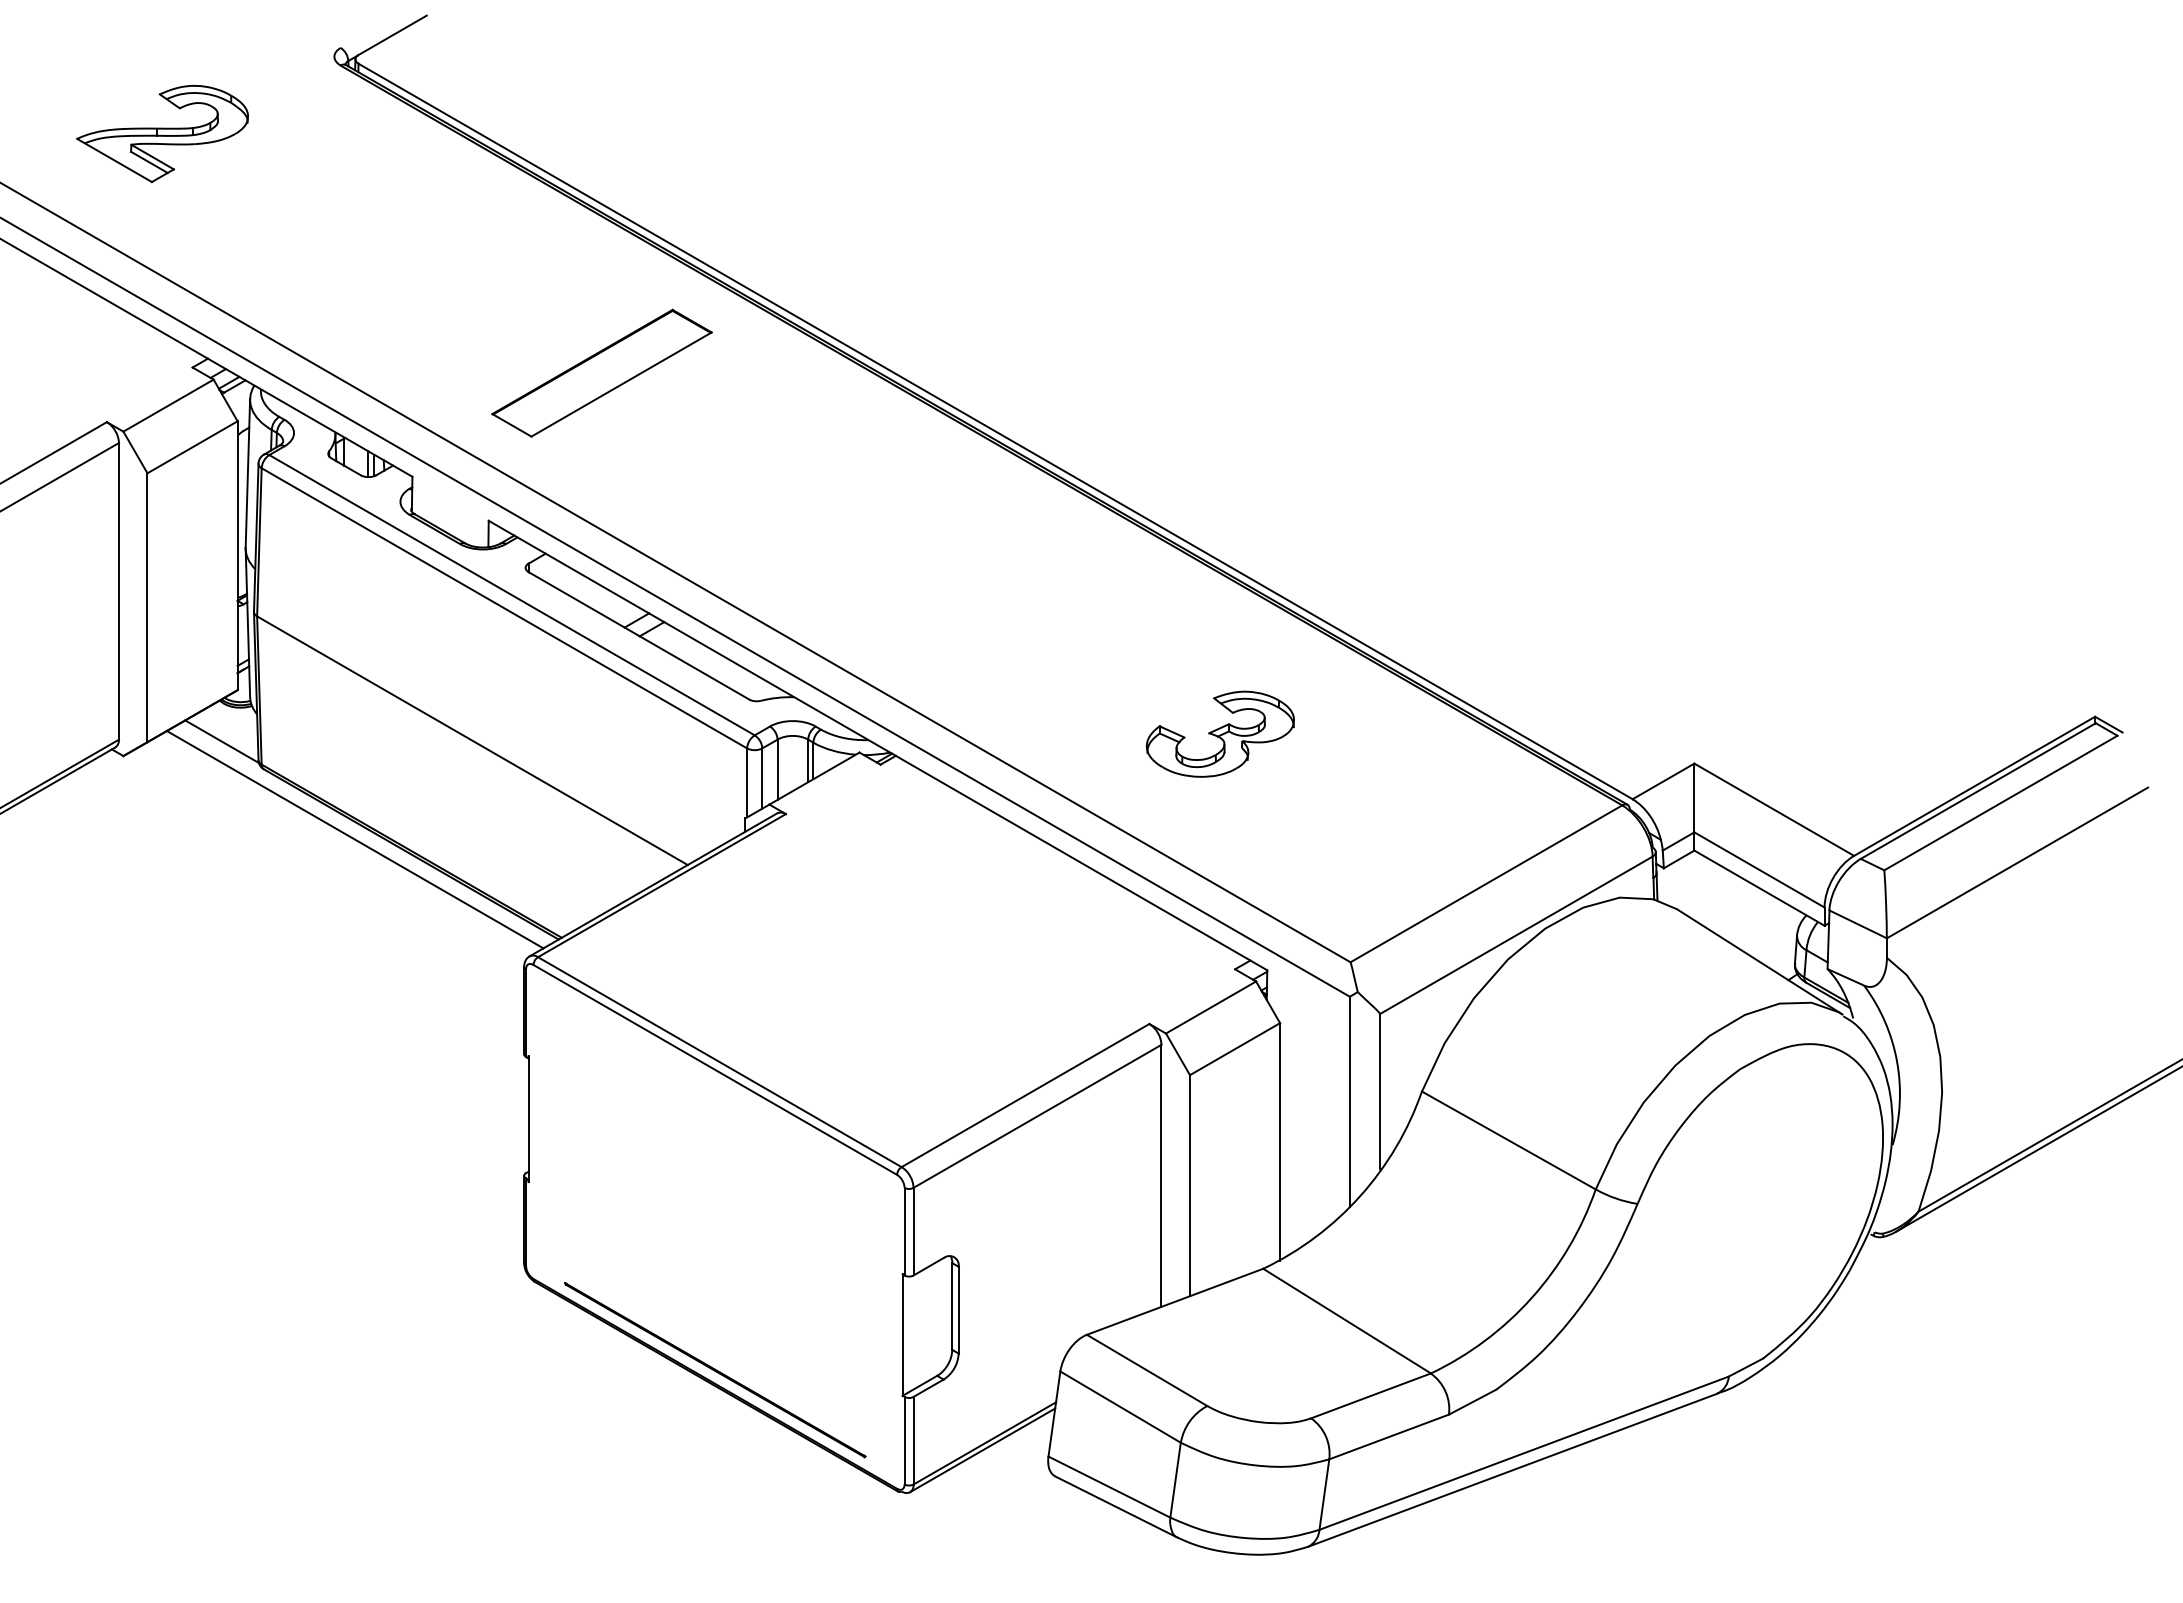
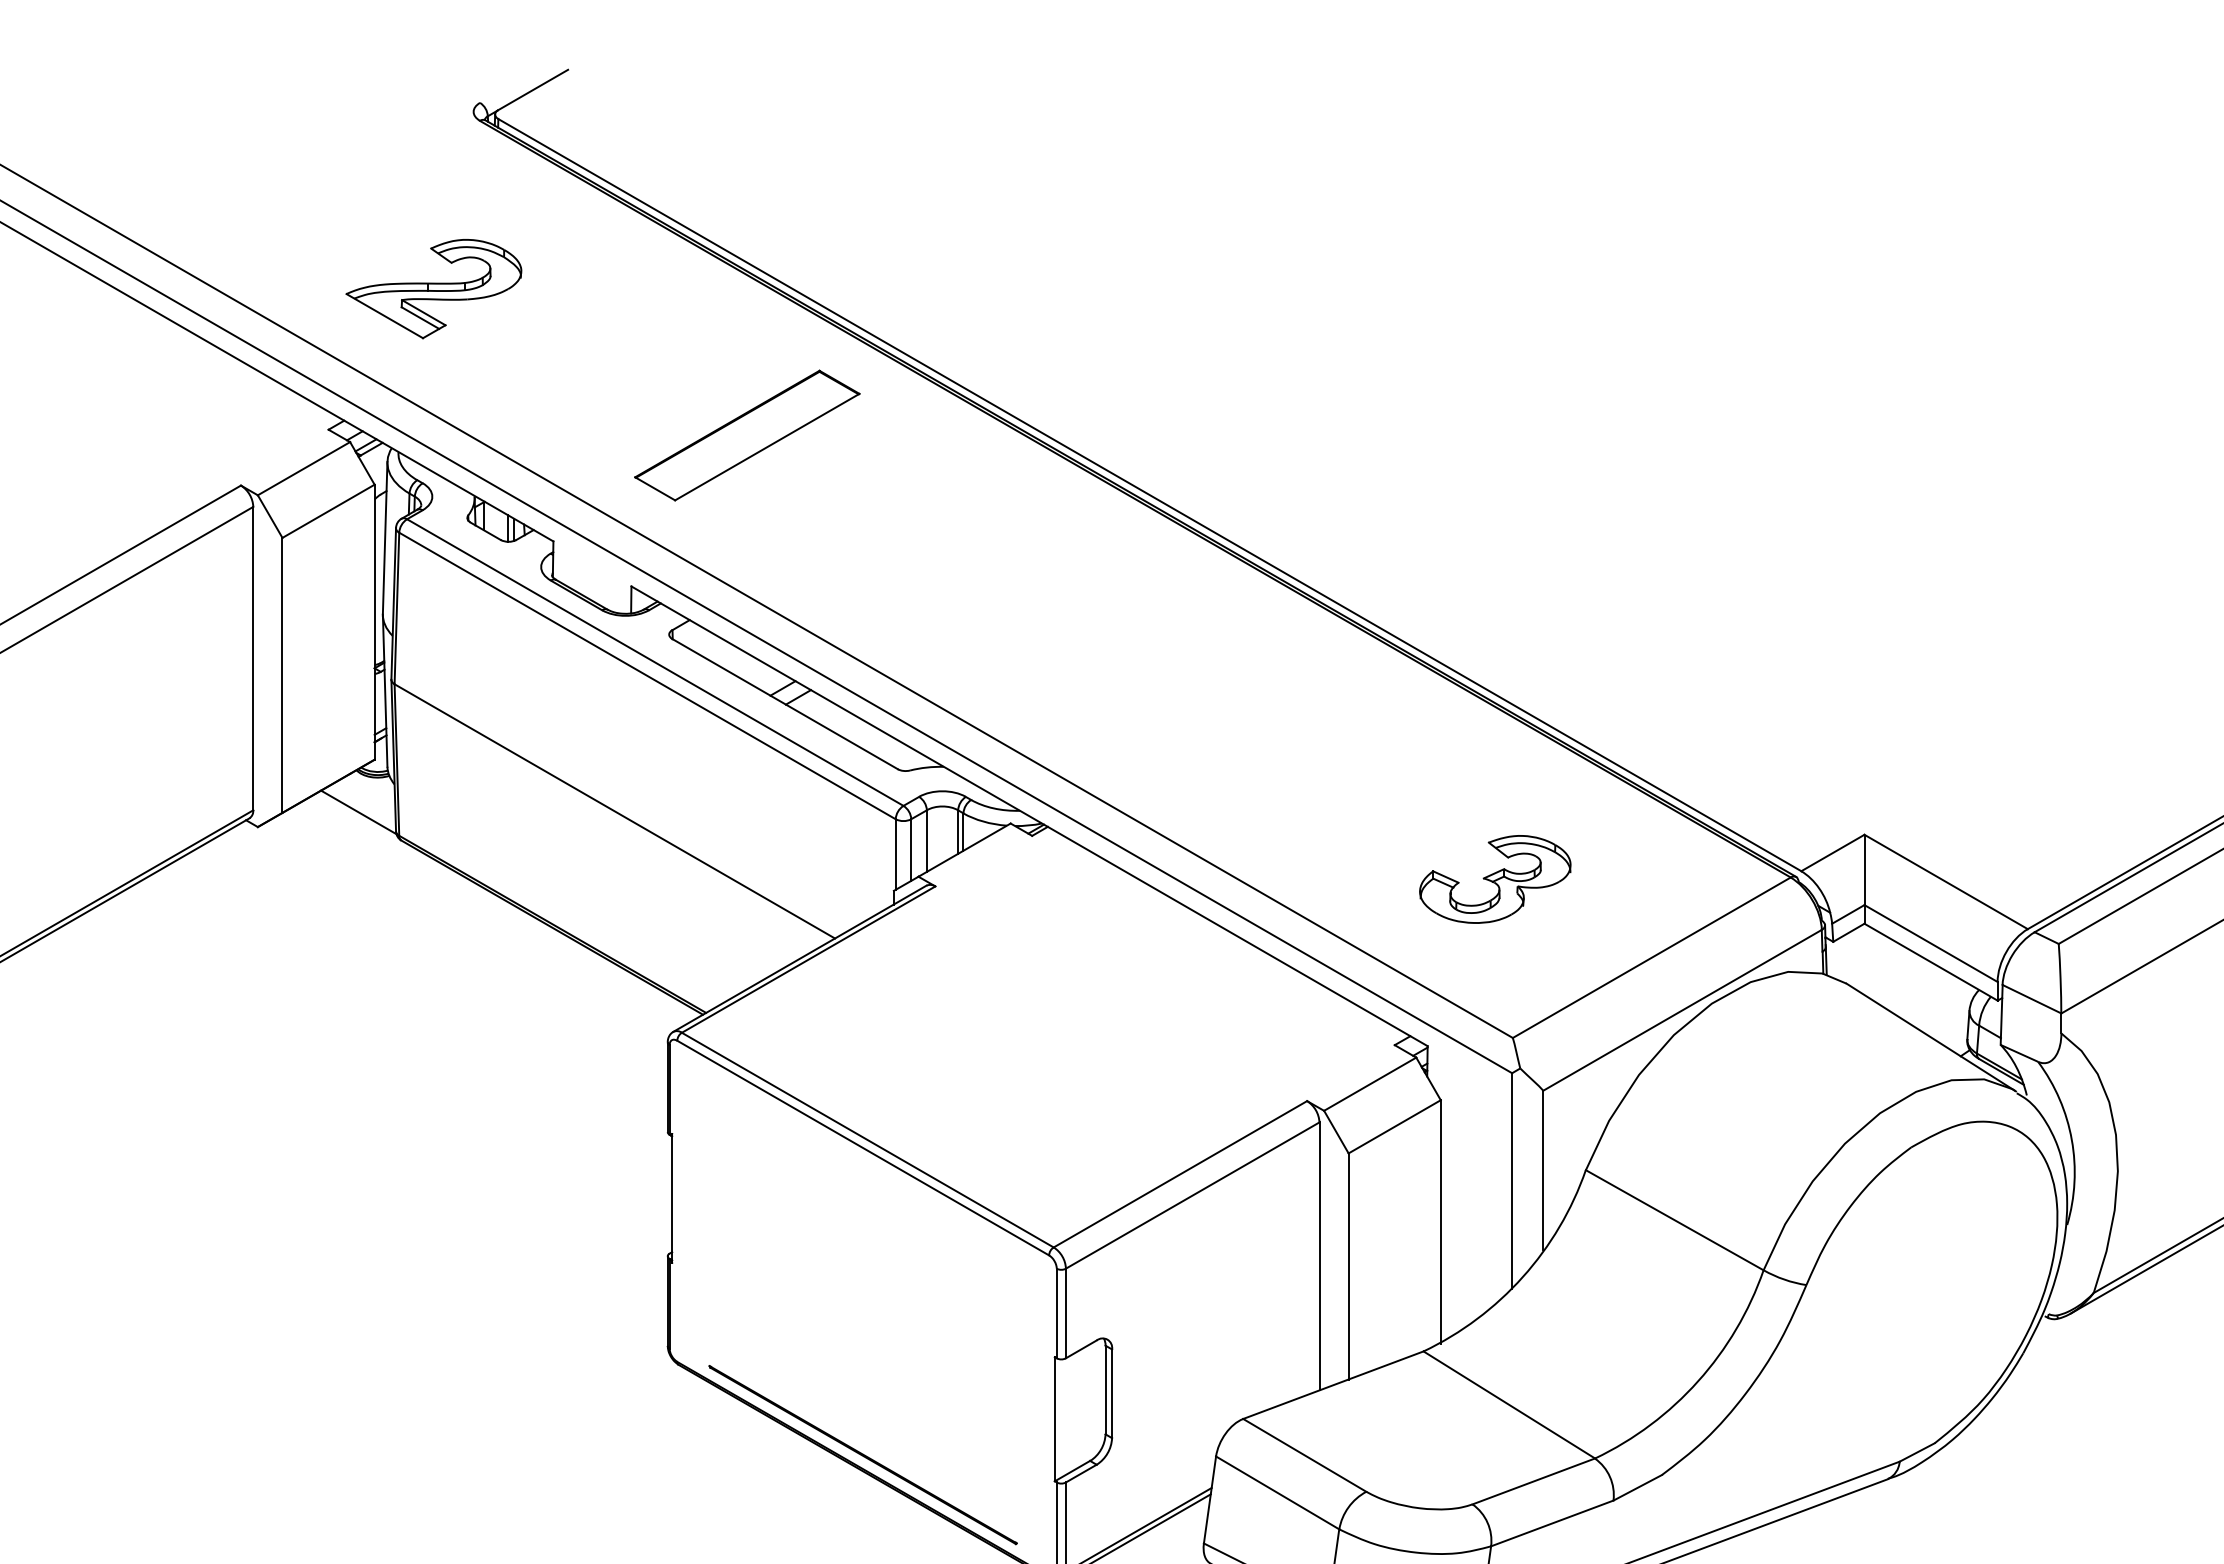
part: (162, 134) -> (433, 289), moved
part: (1219, 733) -> (1494, 878), moved
line: (354, 839) -> (494, 912), removed

